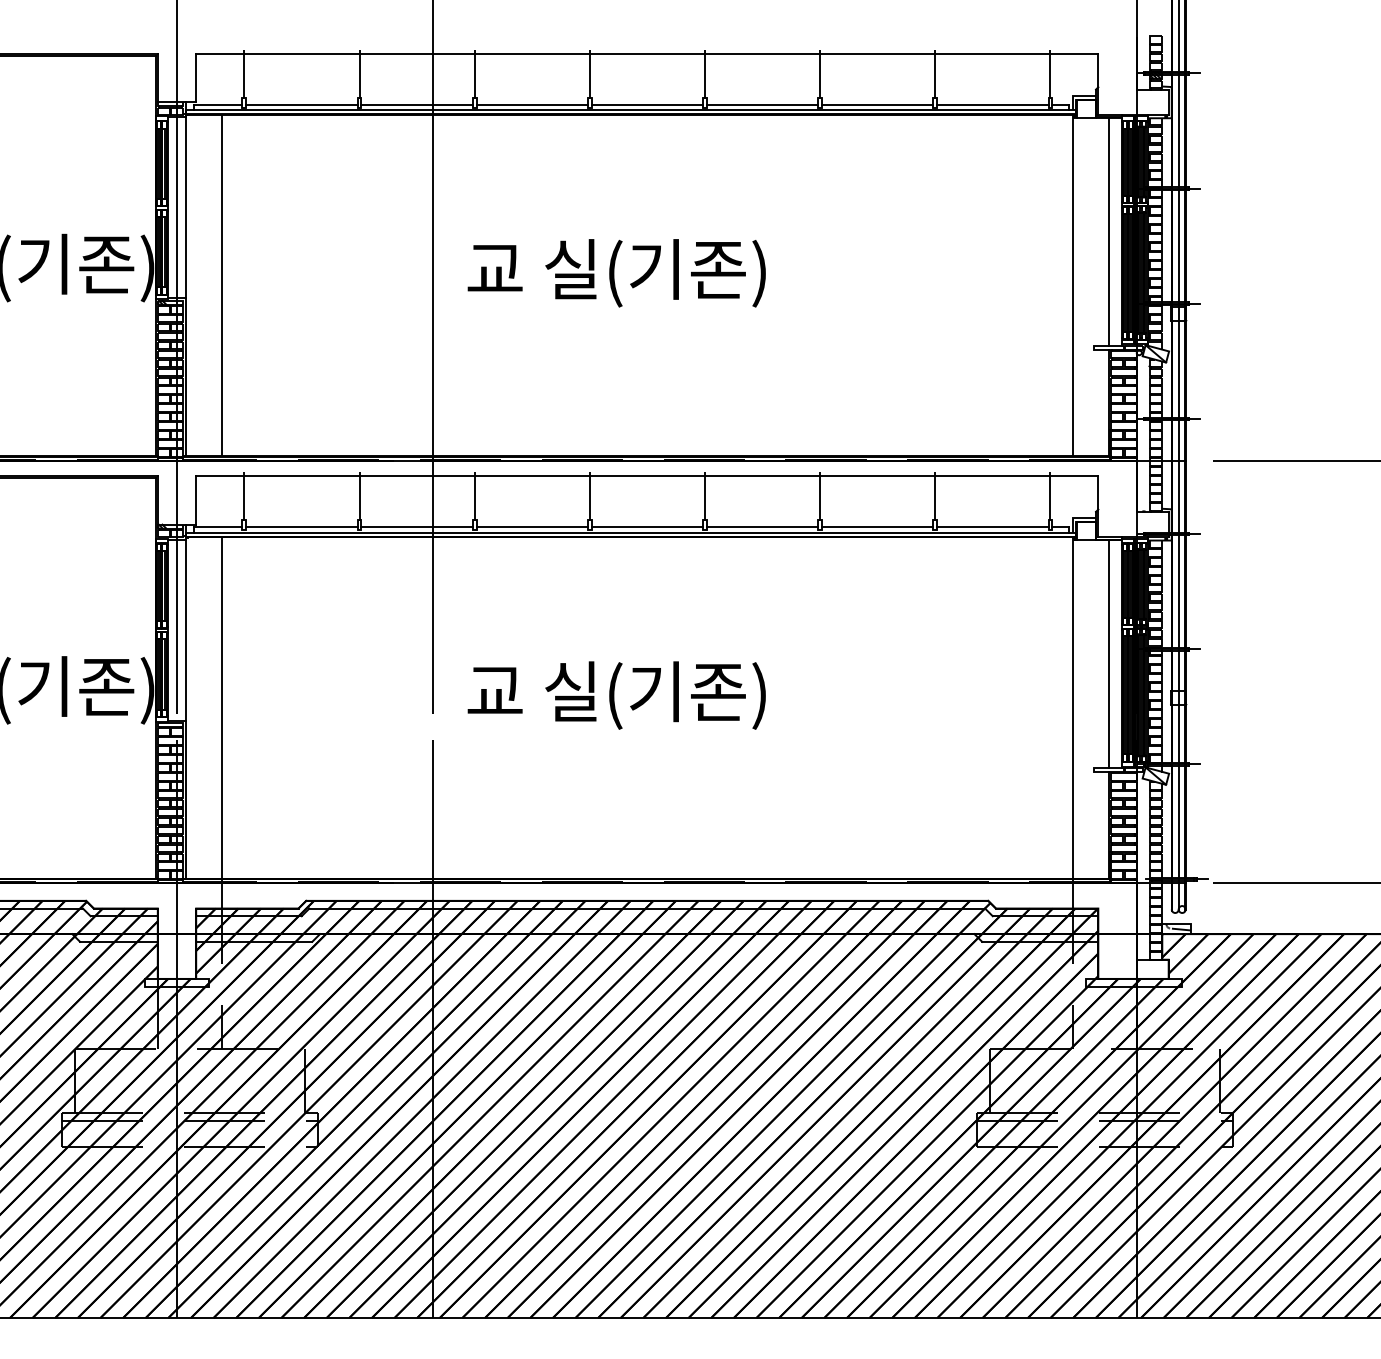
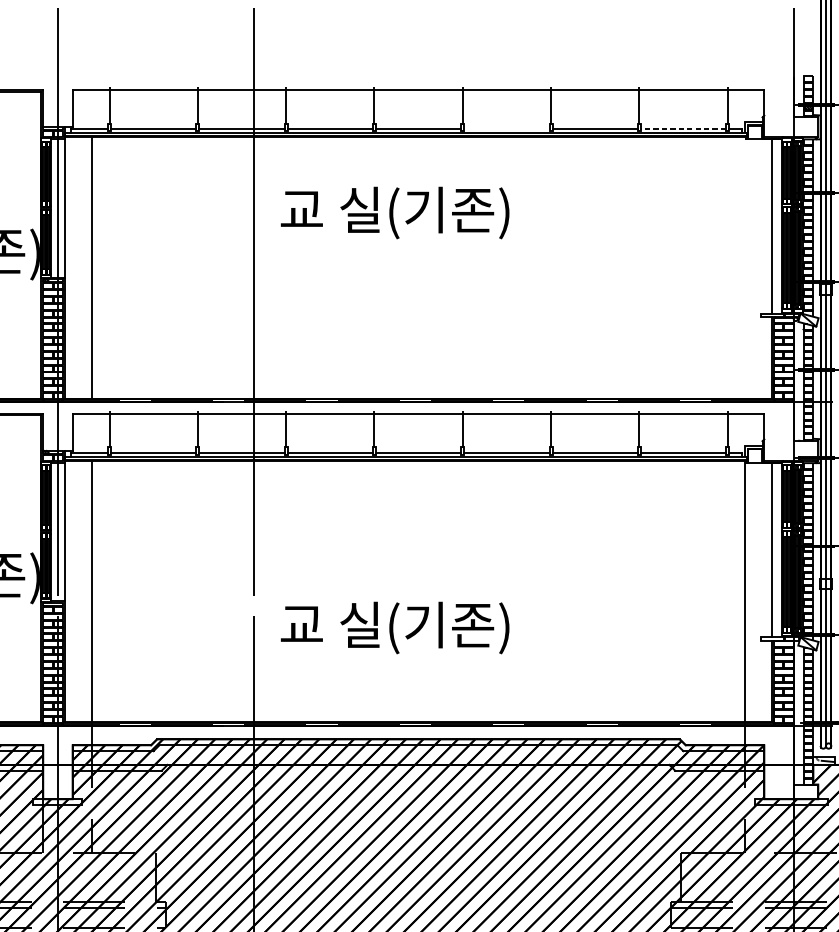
line: (762, 104) -> (506, 128), removed
line: (992, 104) -> (683, 128), solid -> dashed
text: (616, 273) -> (394, 213), moved
line: (1072, 285) -> (744, 267), removed
text: (616, 695) -> (394, 627), moved

